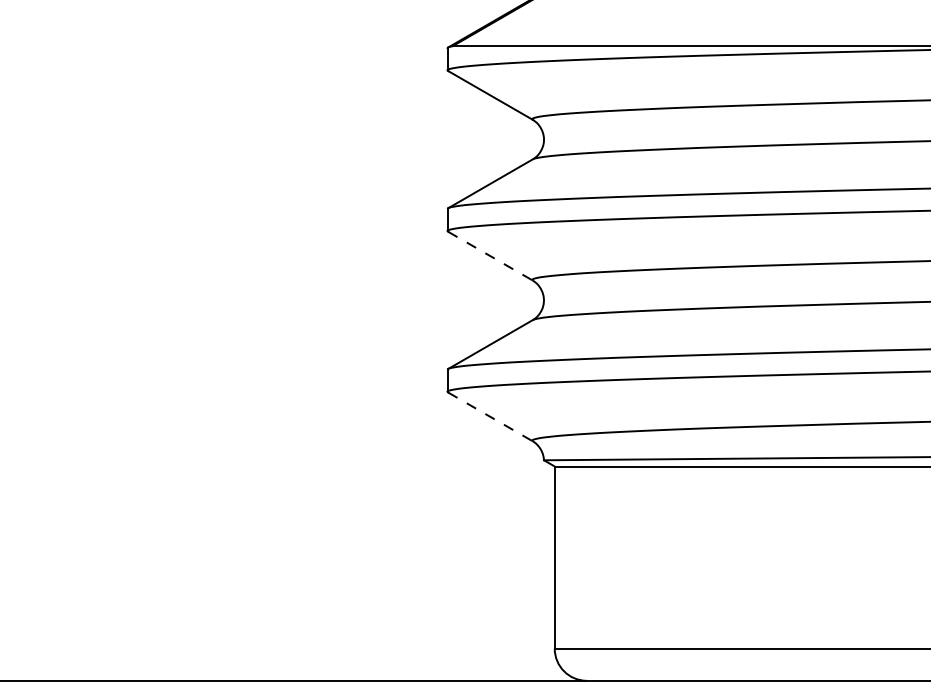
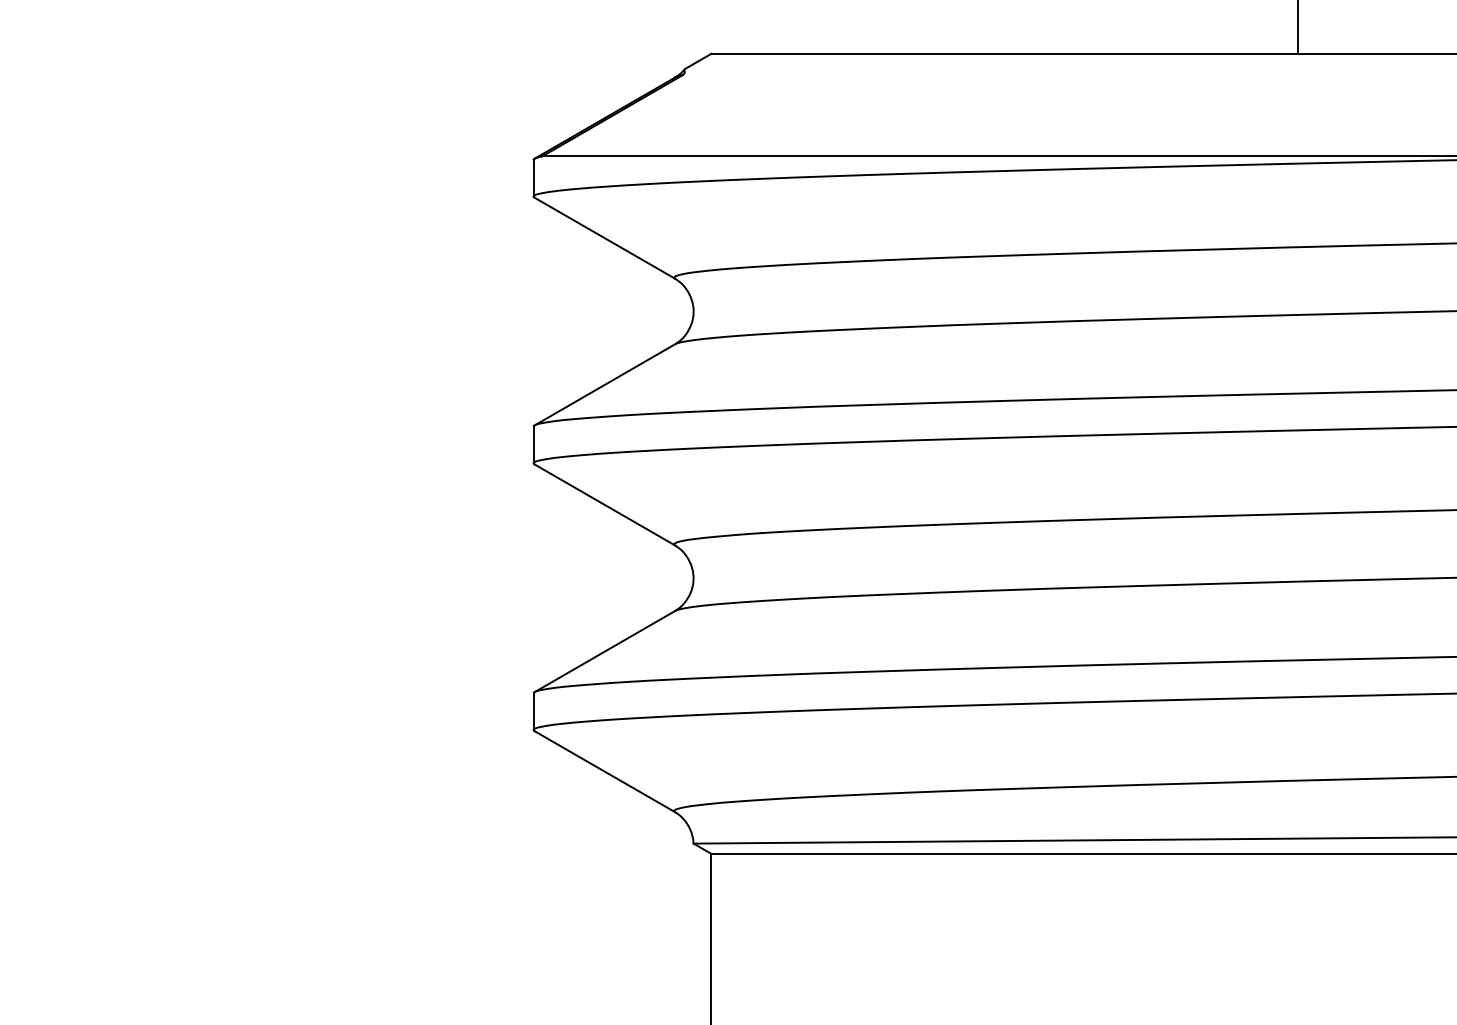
line: (490, 256) -> (604, 505), dashed -> solid
line: (490, 417) -> (604, 772), dashed -> solid

